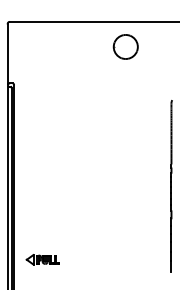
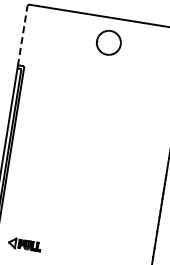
part: (125, 46) -> (108, 42), moved
line: (7, 54) -> (22, 36), solid -> dashed

